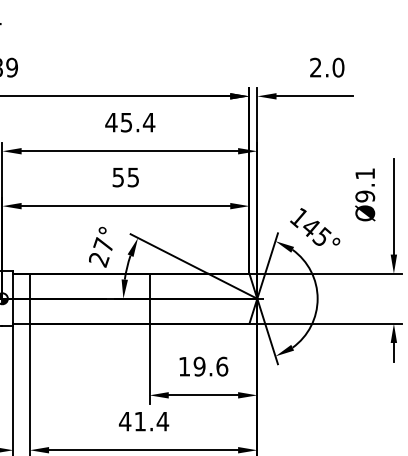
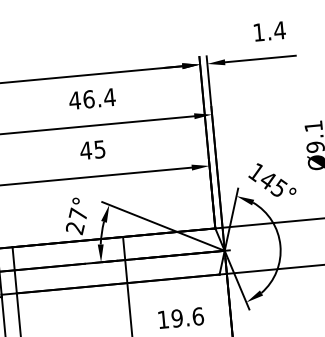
text: (327, 67) -> (269, 31), 2.0 -> 1.4
text: (126, 122) -> (88, 99), 45.4 -> 46.4
text: (118, 177) -> (86, 150), 55 -> 45

